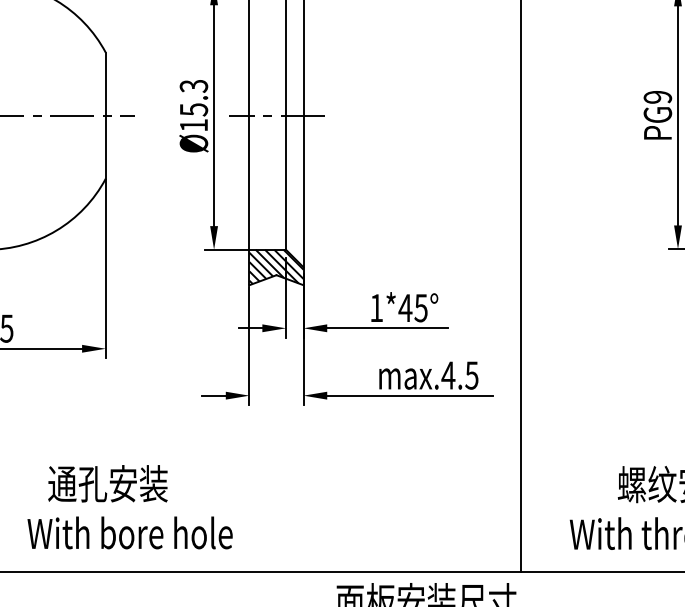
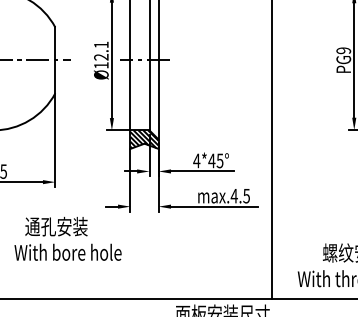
text: (194, 96) -> (101, 50), Ø15.3 -> Ø12.1
text: (376, 307) -> (196, 160), 1*45° -> 4*45°
text: (129, 506) -> (67, 238), moved

